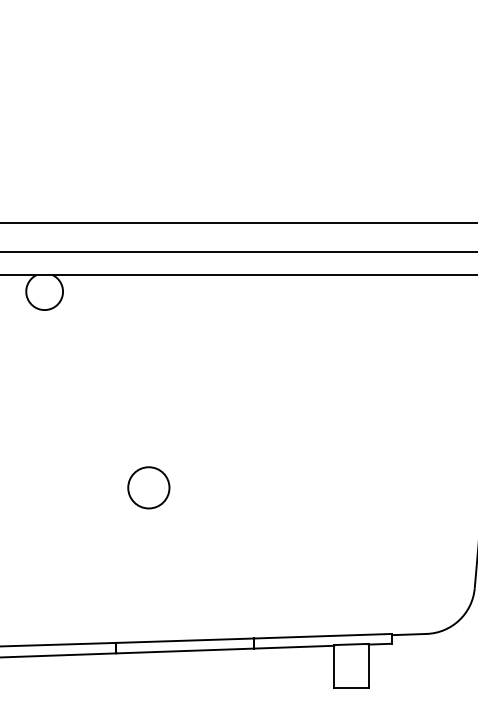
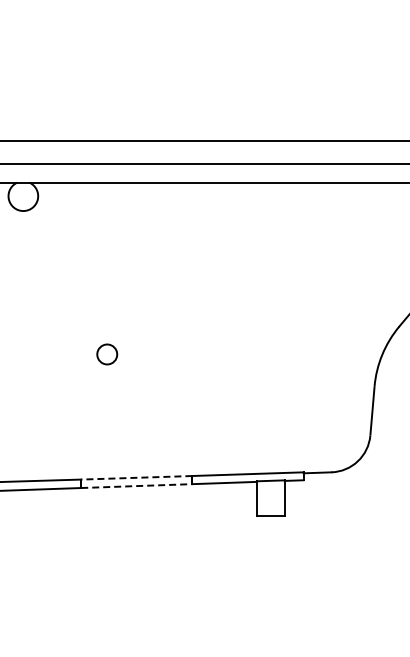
circle: (147, 487) -> (106, 354), size x0.6
line: (184, 640) -> (136, 477), solid -> dashed
line: (184, 651) -> (136, 486), solid -> dashed

